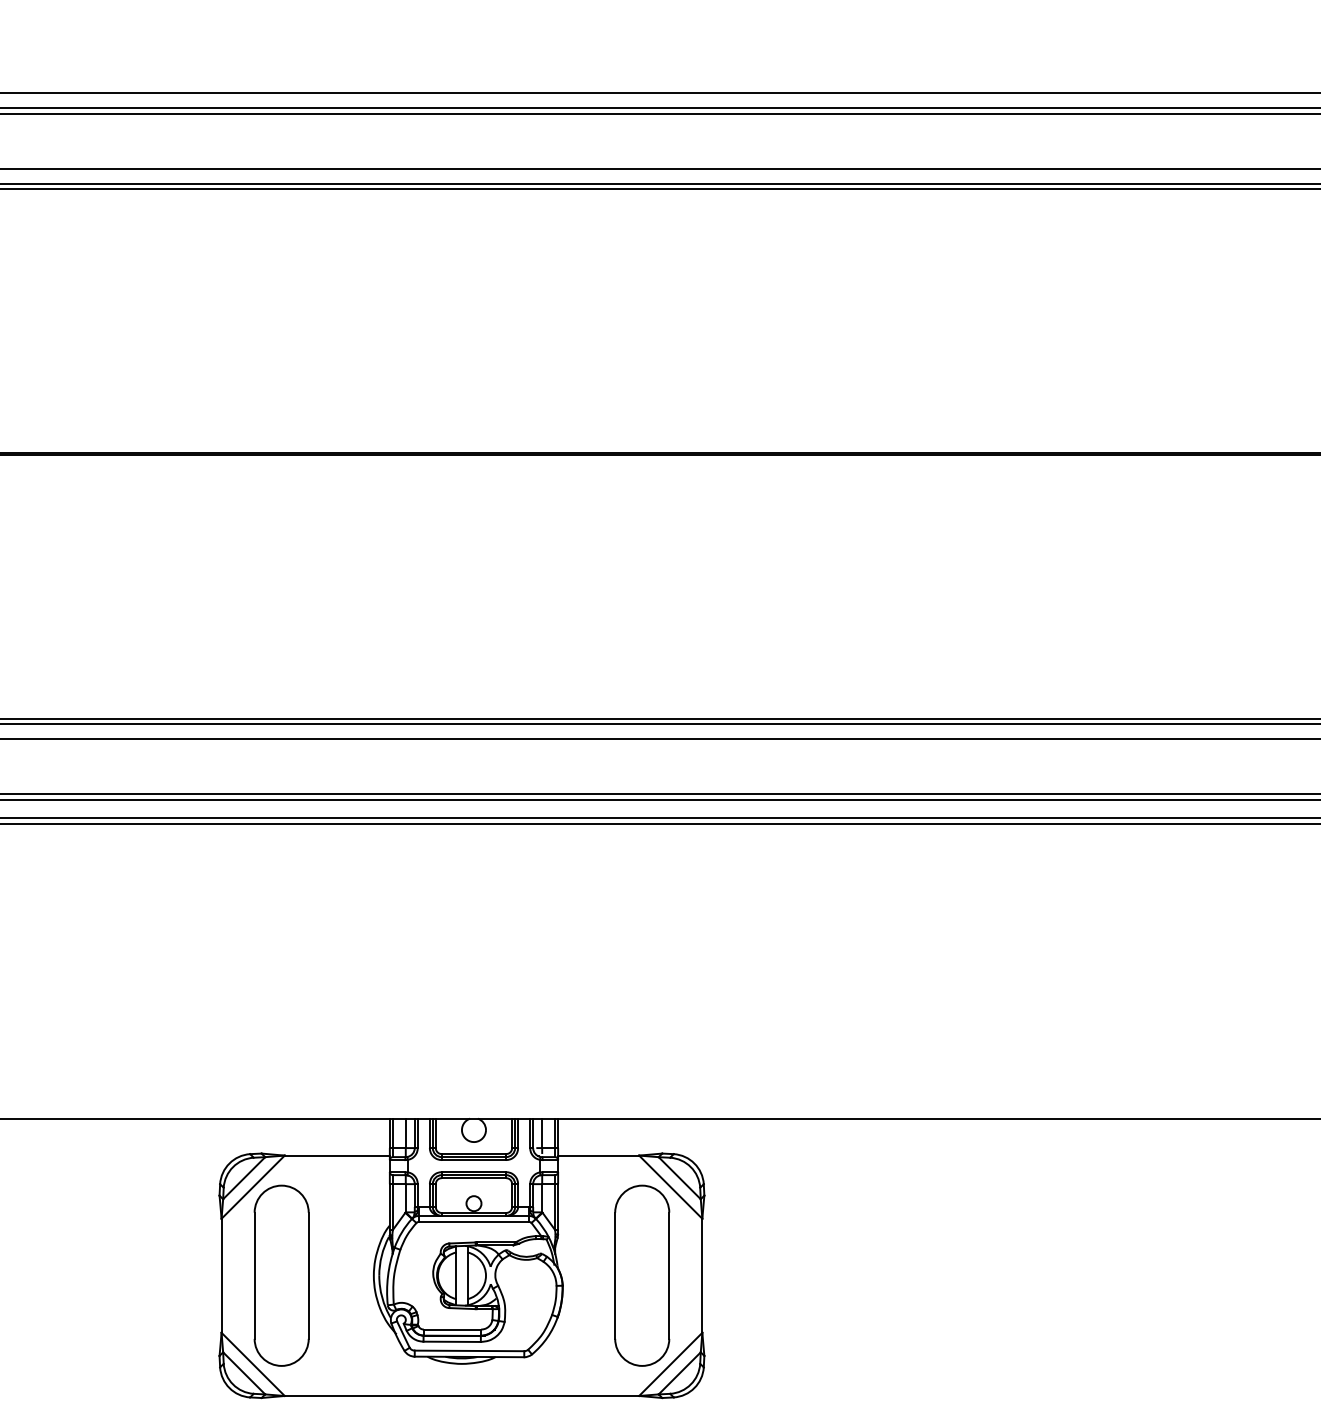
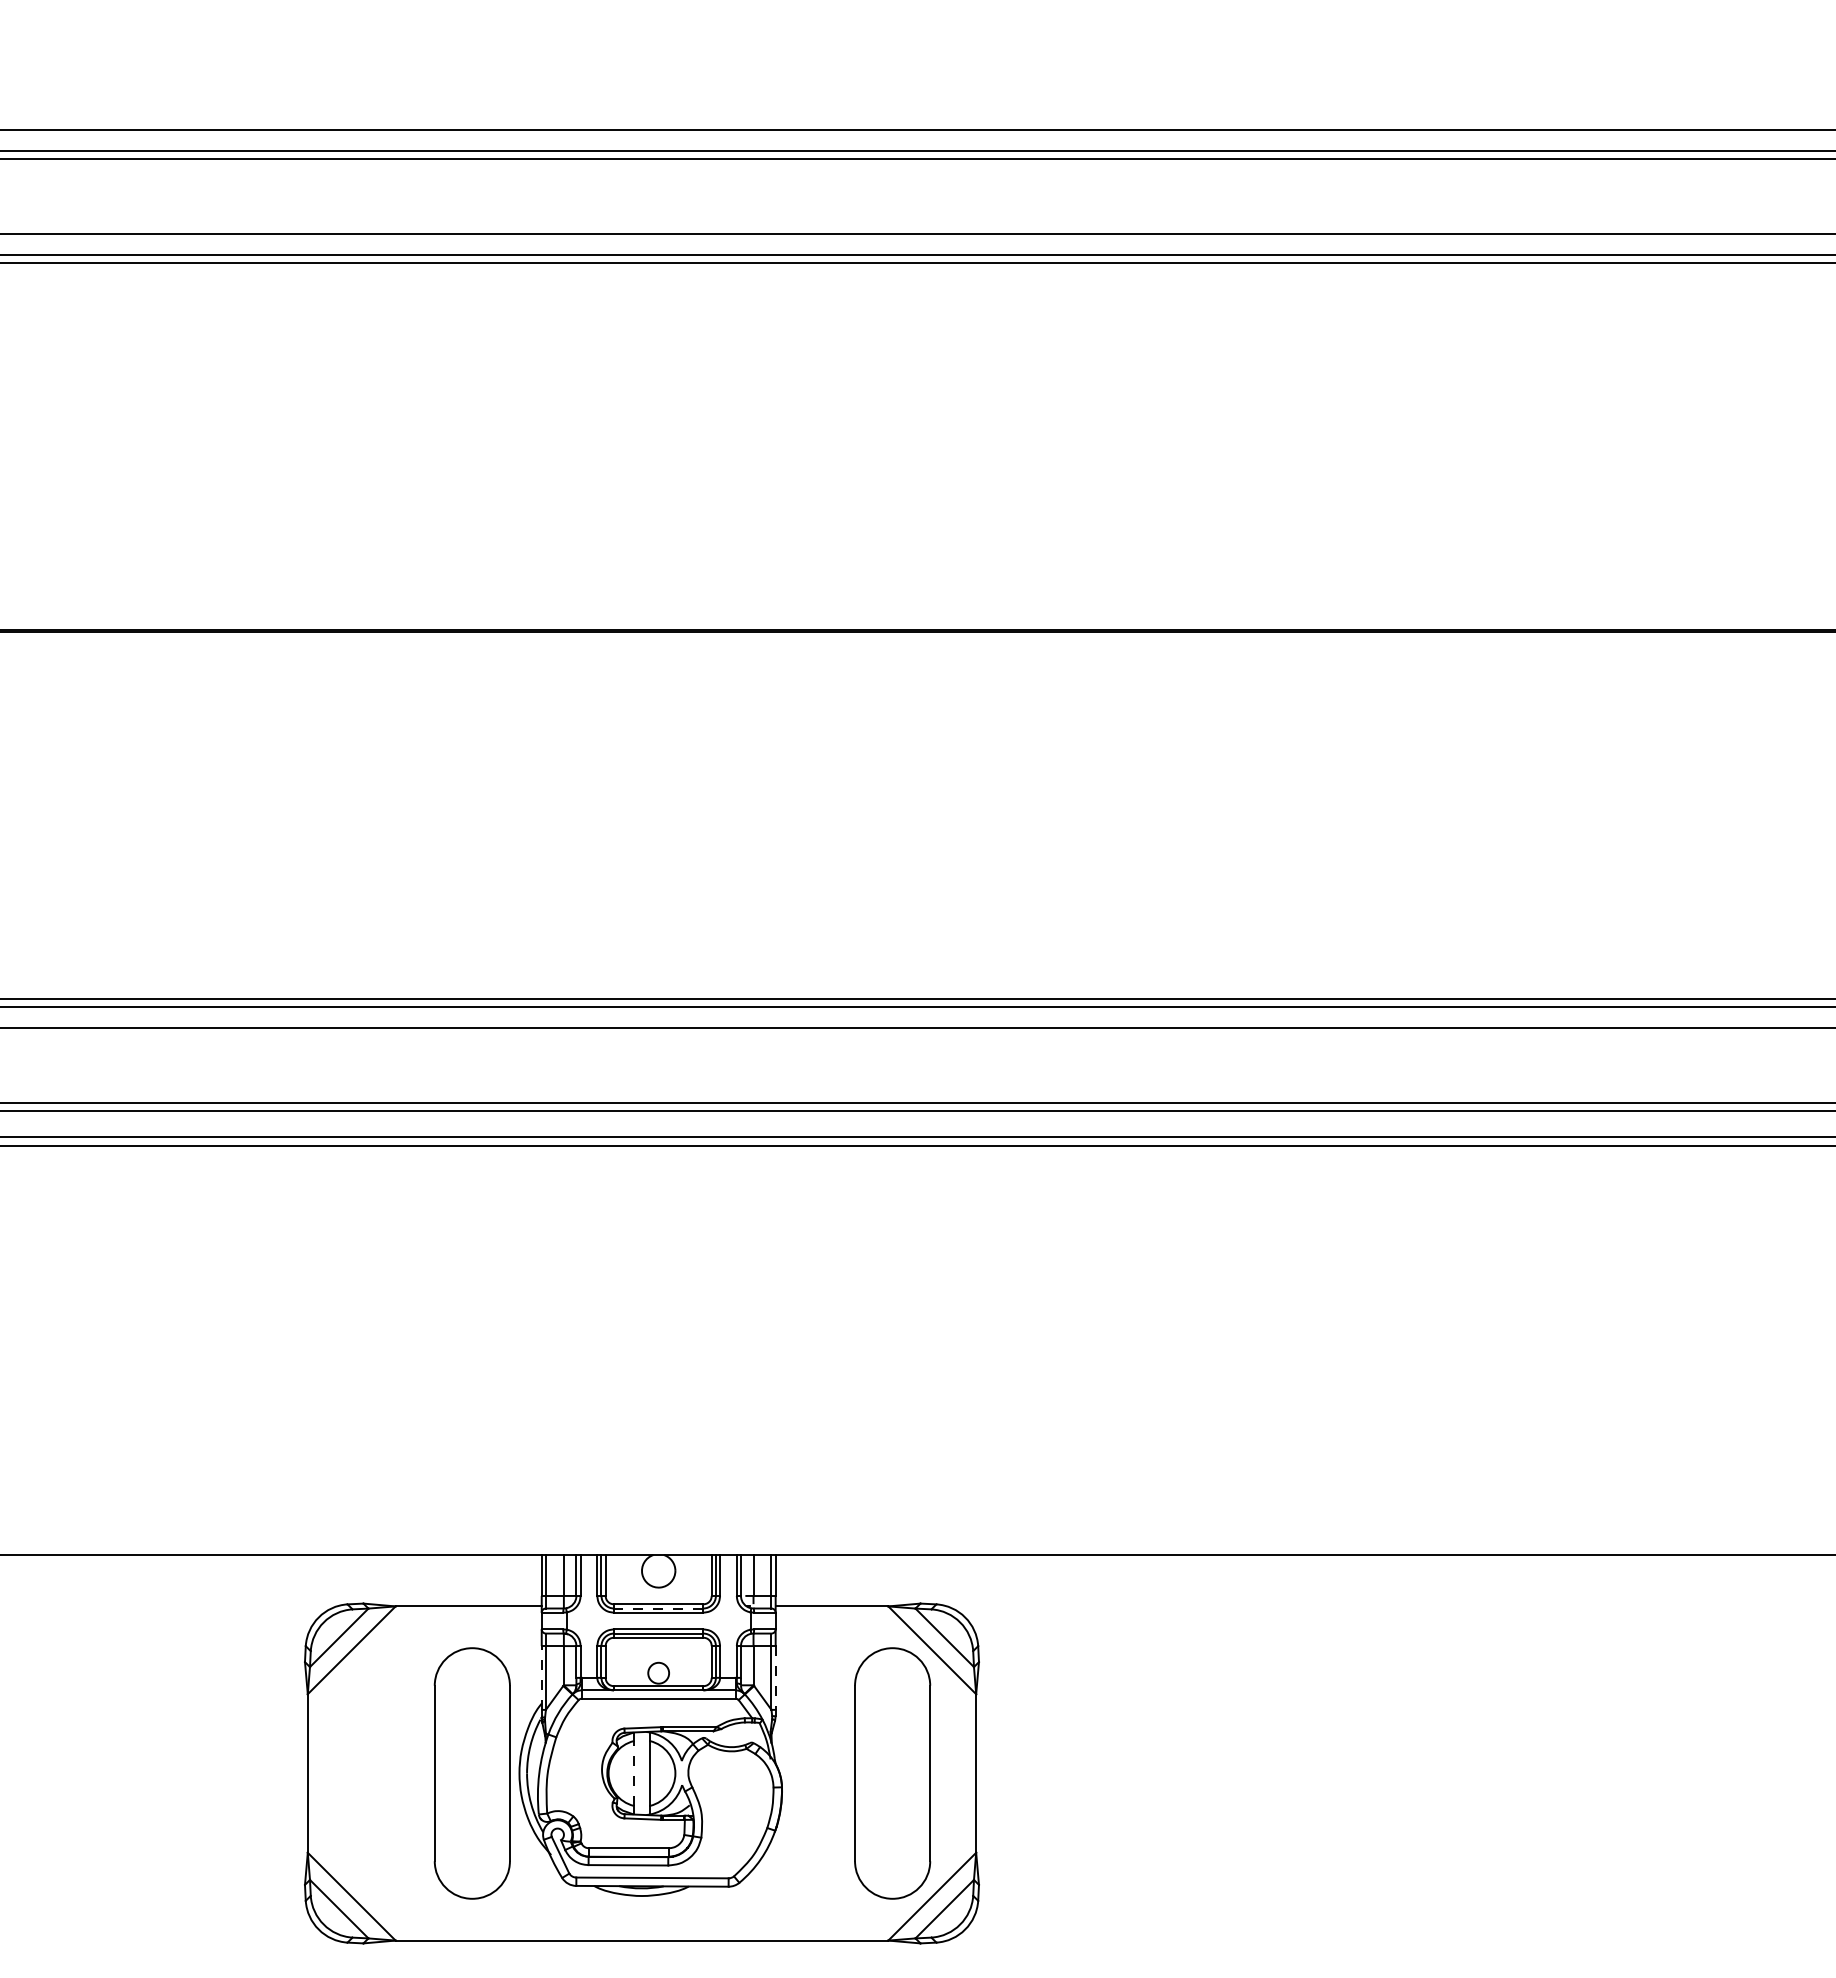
line: (473, 1157) -> (658, 1608), solid -> dashed
line: (389, 1206) -> (541, 1677), solid -> dashed
line: (557, 1206) -> (775, 1677), solid -> dashed
part: (281, 1275) -> (471, 1773), moved
line: (455, 1275) -> (633, 1773), solid -> dashed

